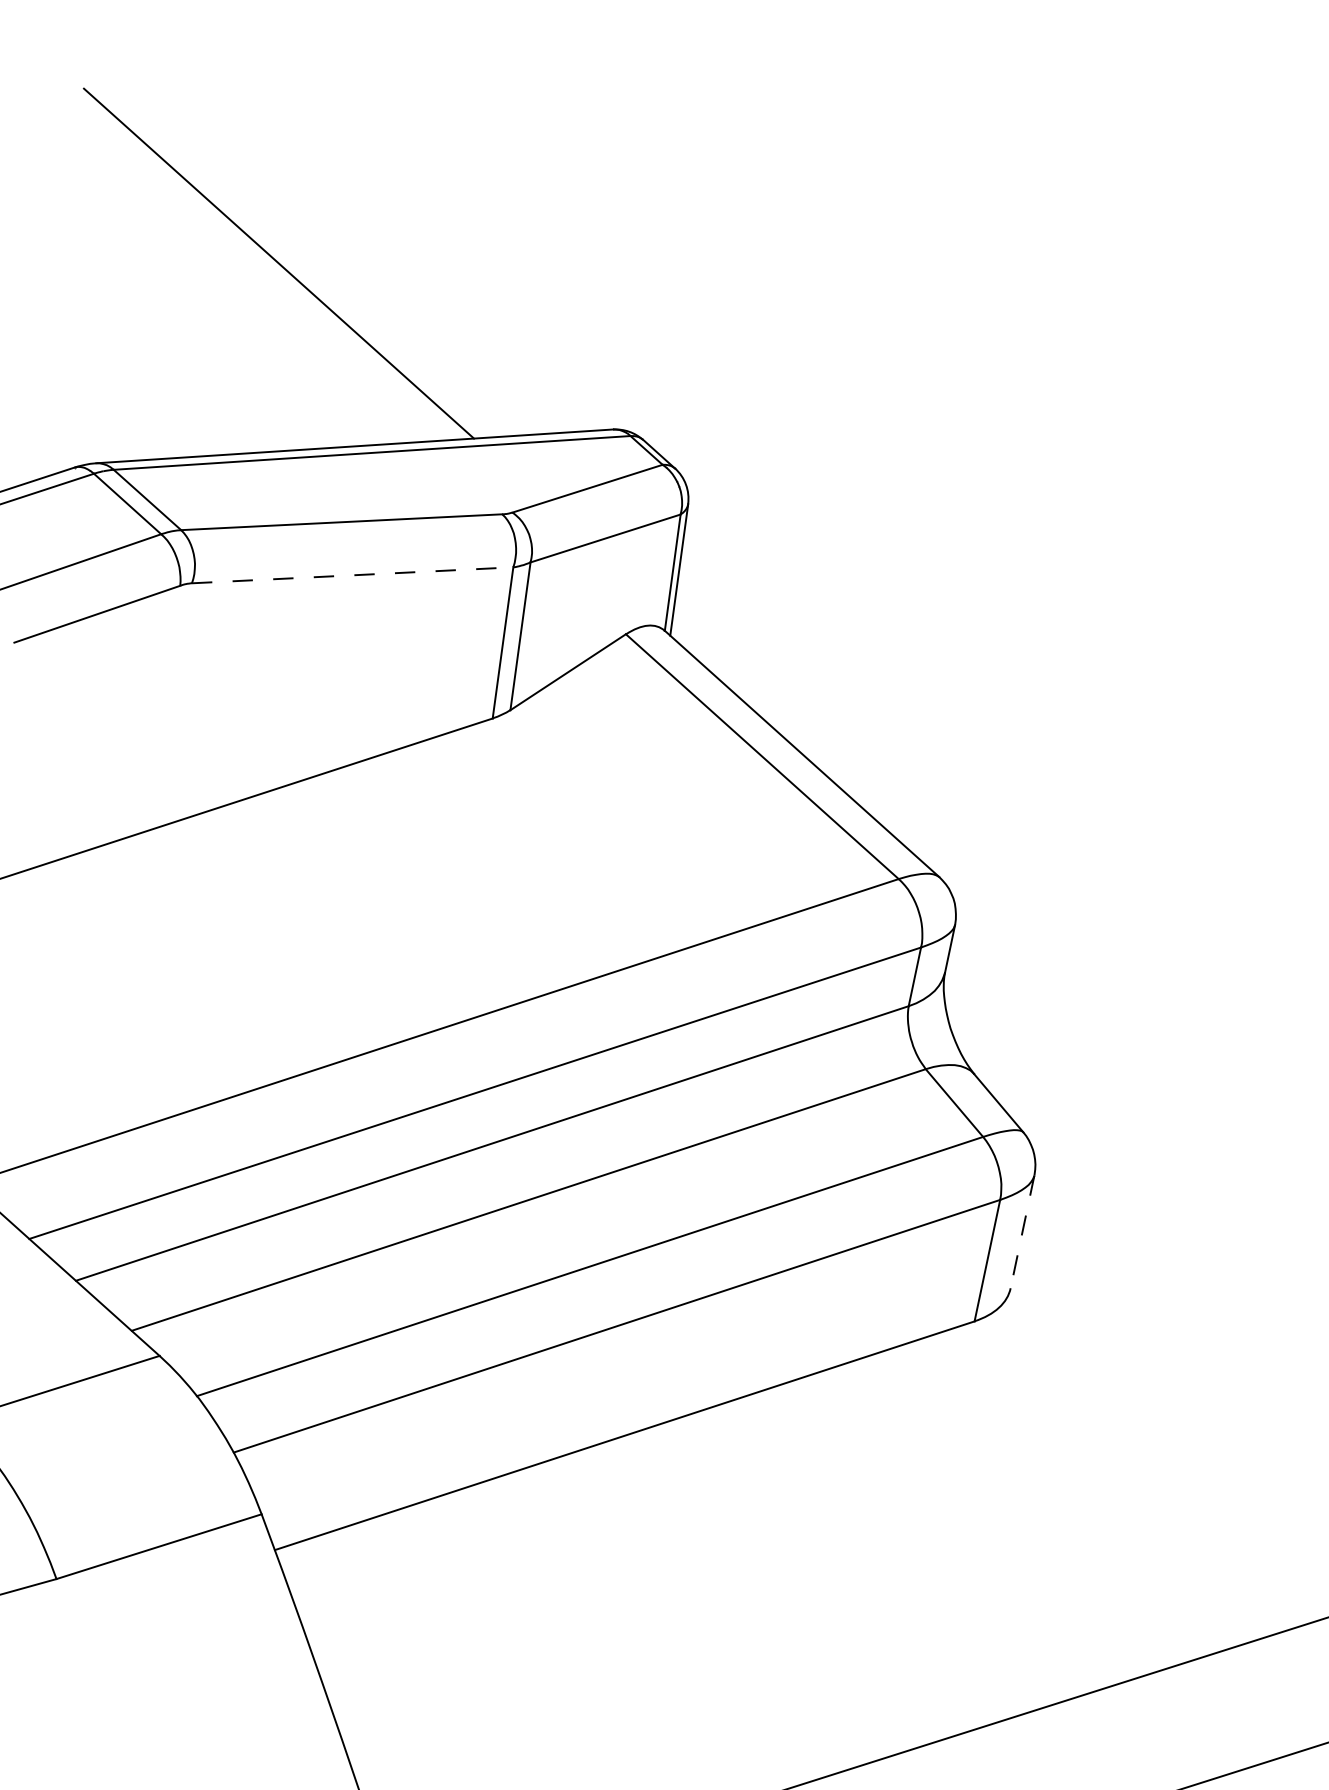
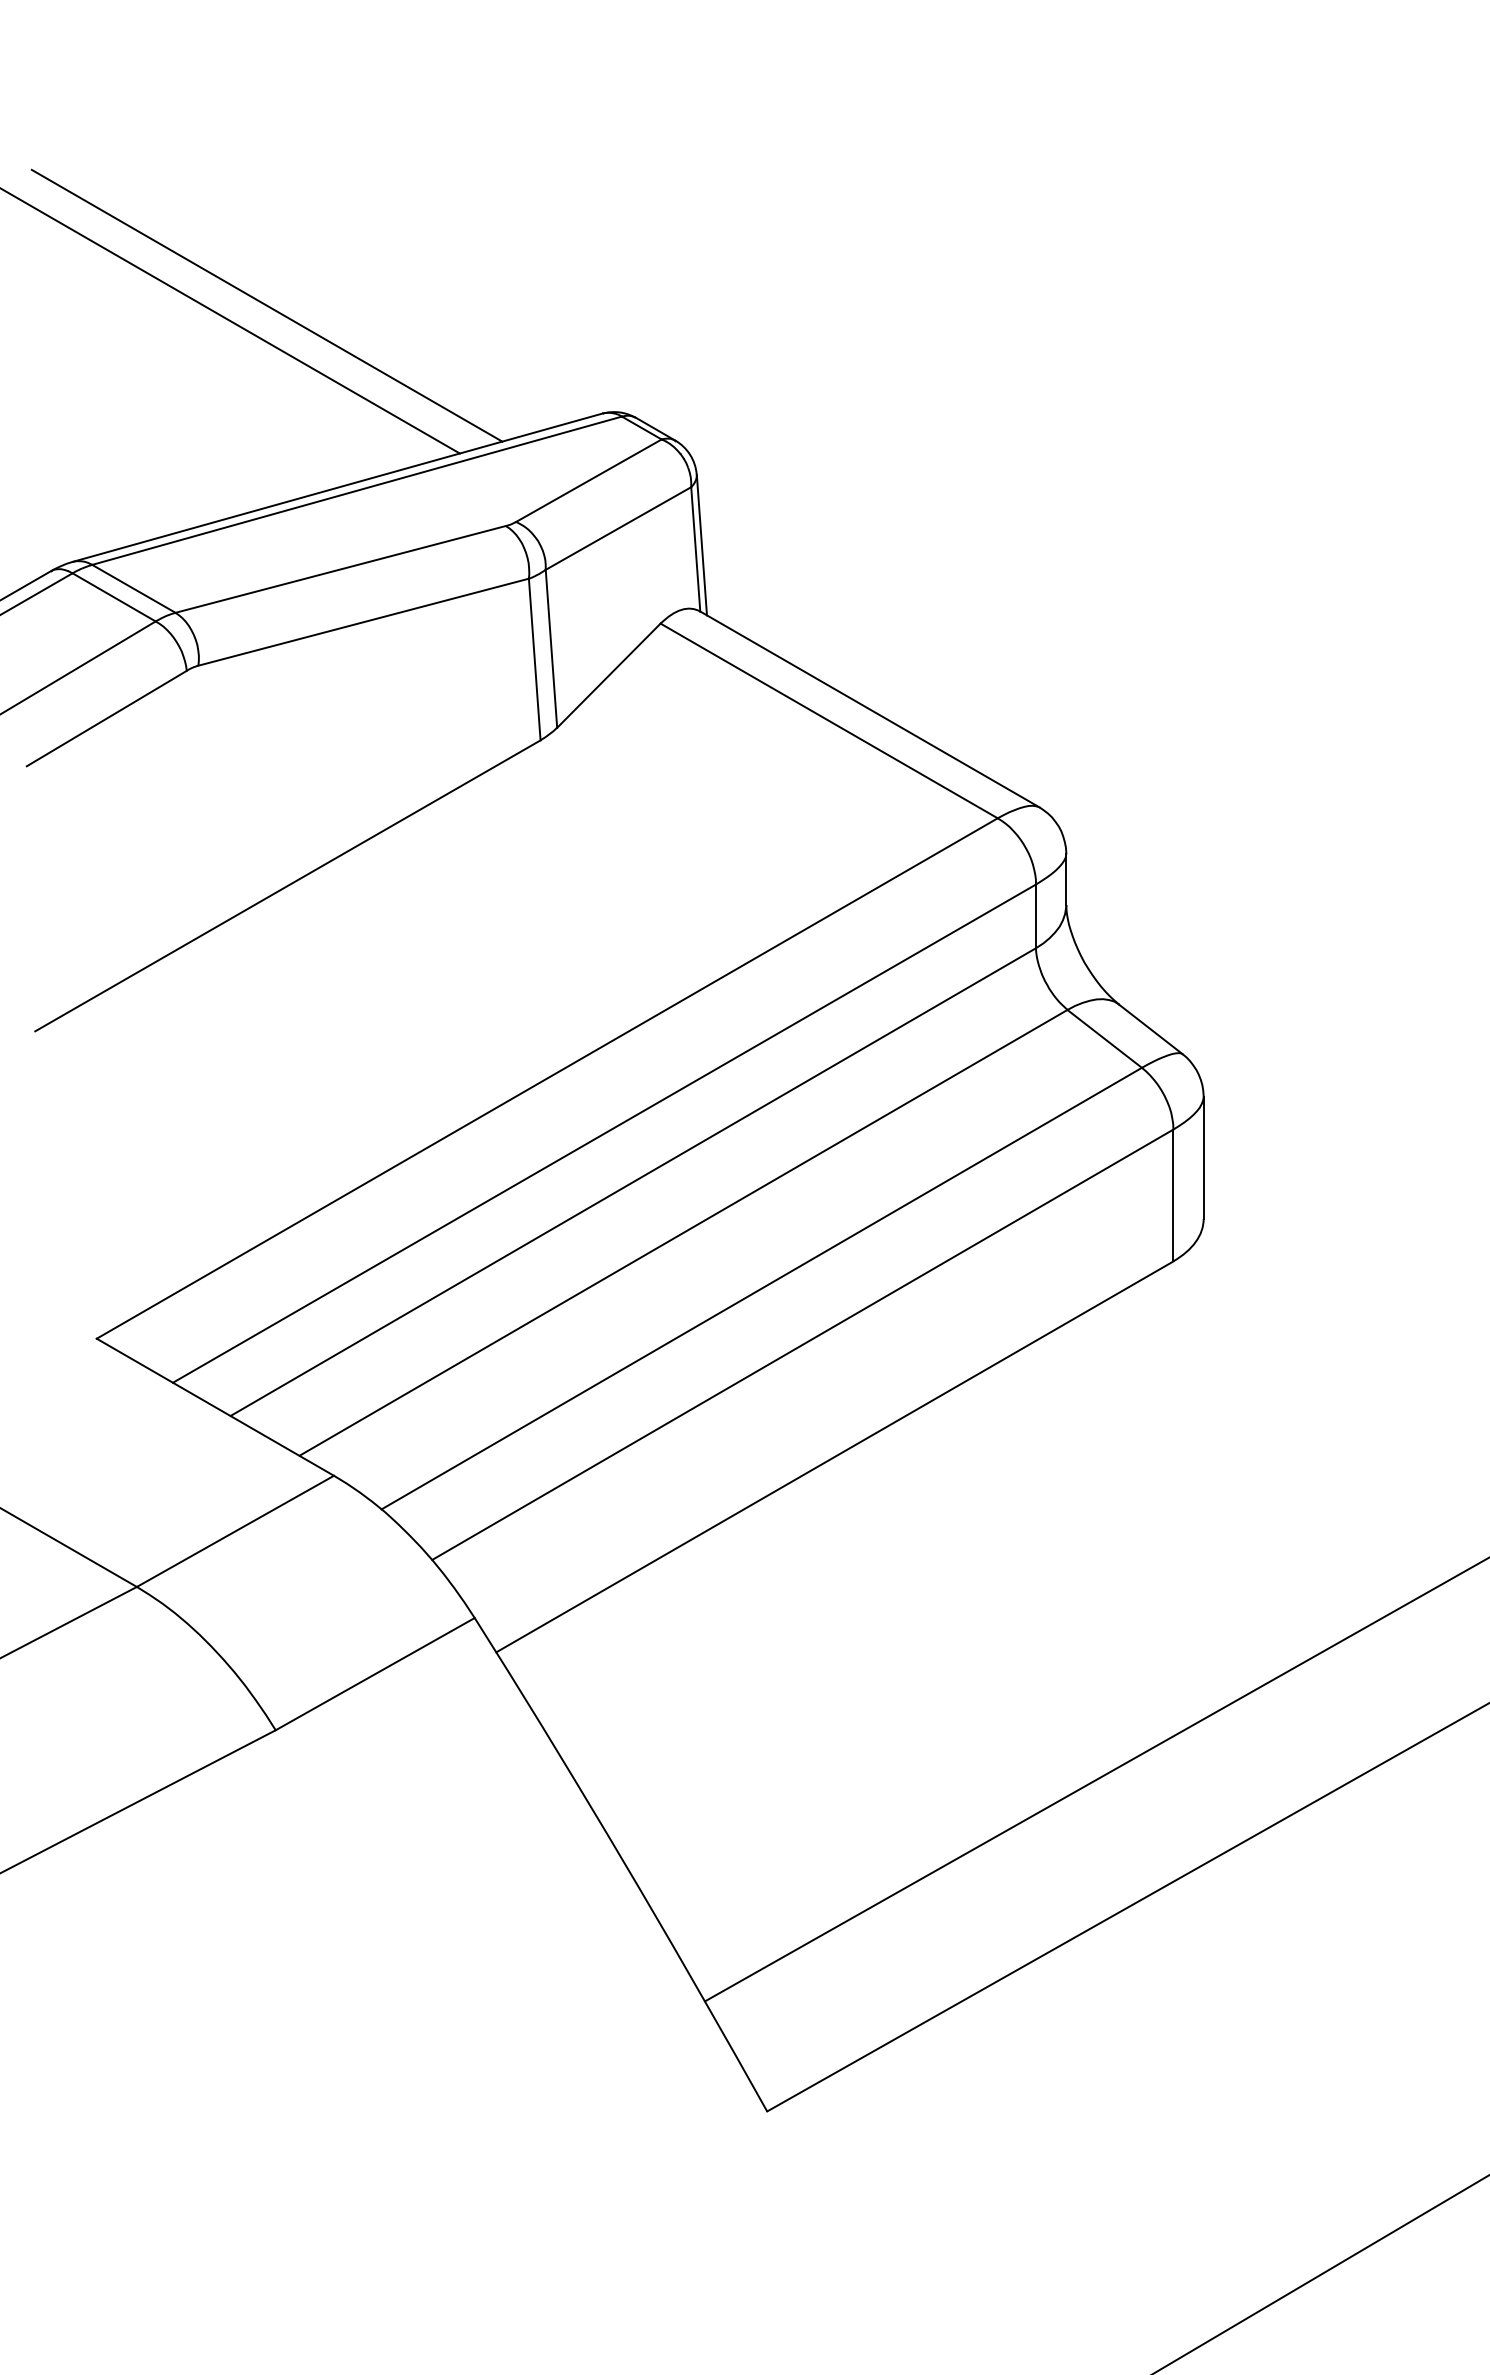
line: (324, 264) -> (266, 305), added
line: (352, 575) -> (363, 622), dashed -> solid
line: (1022, 1232) -> (1203, 1158), dashed -> solid

